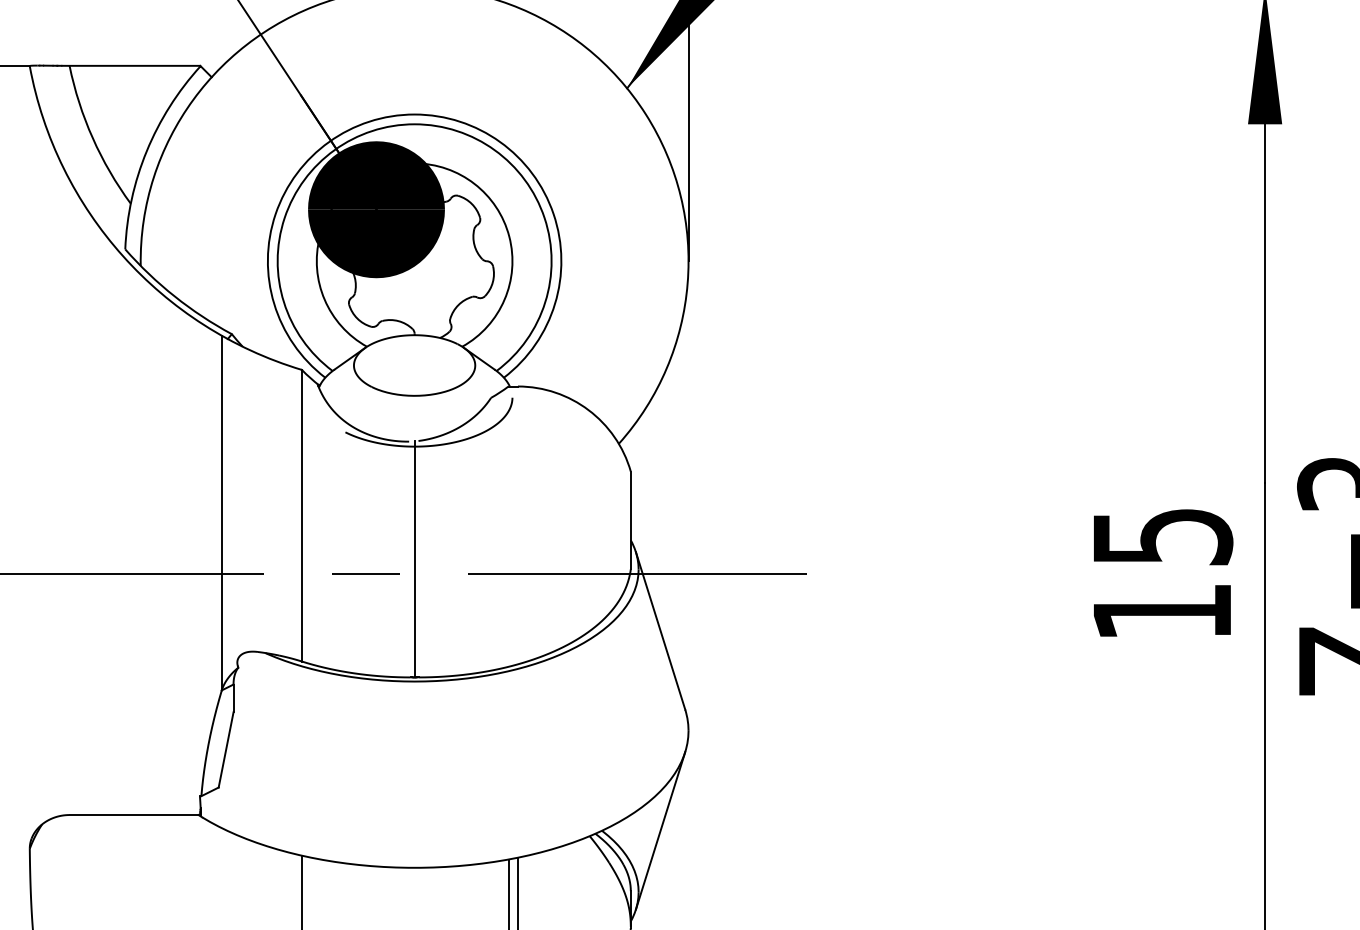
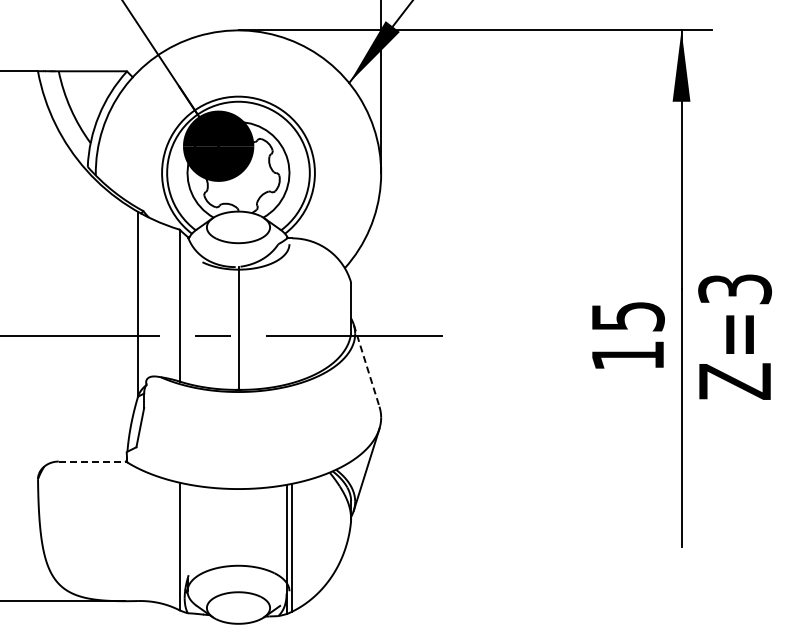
line: (660, 630) -> (366, 365), solid -> dashed
line: (136, 814) -> (93, 461), solid -> dashed

